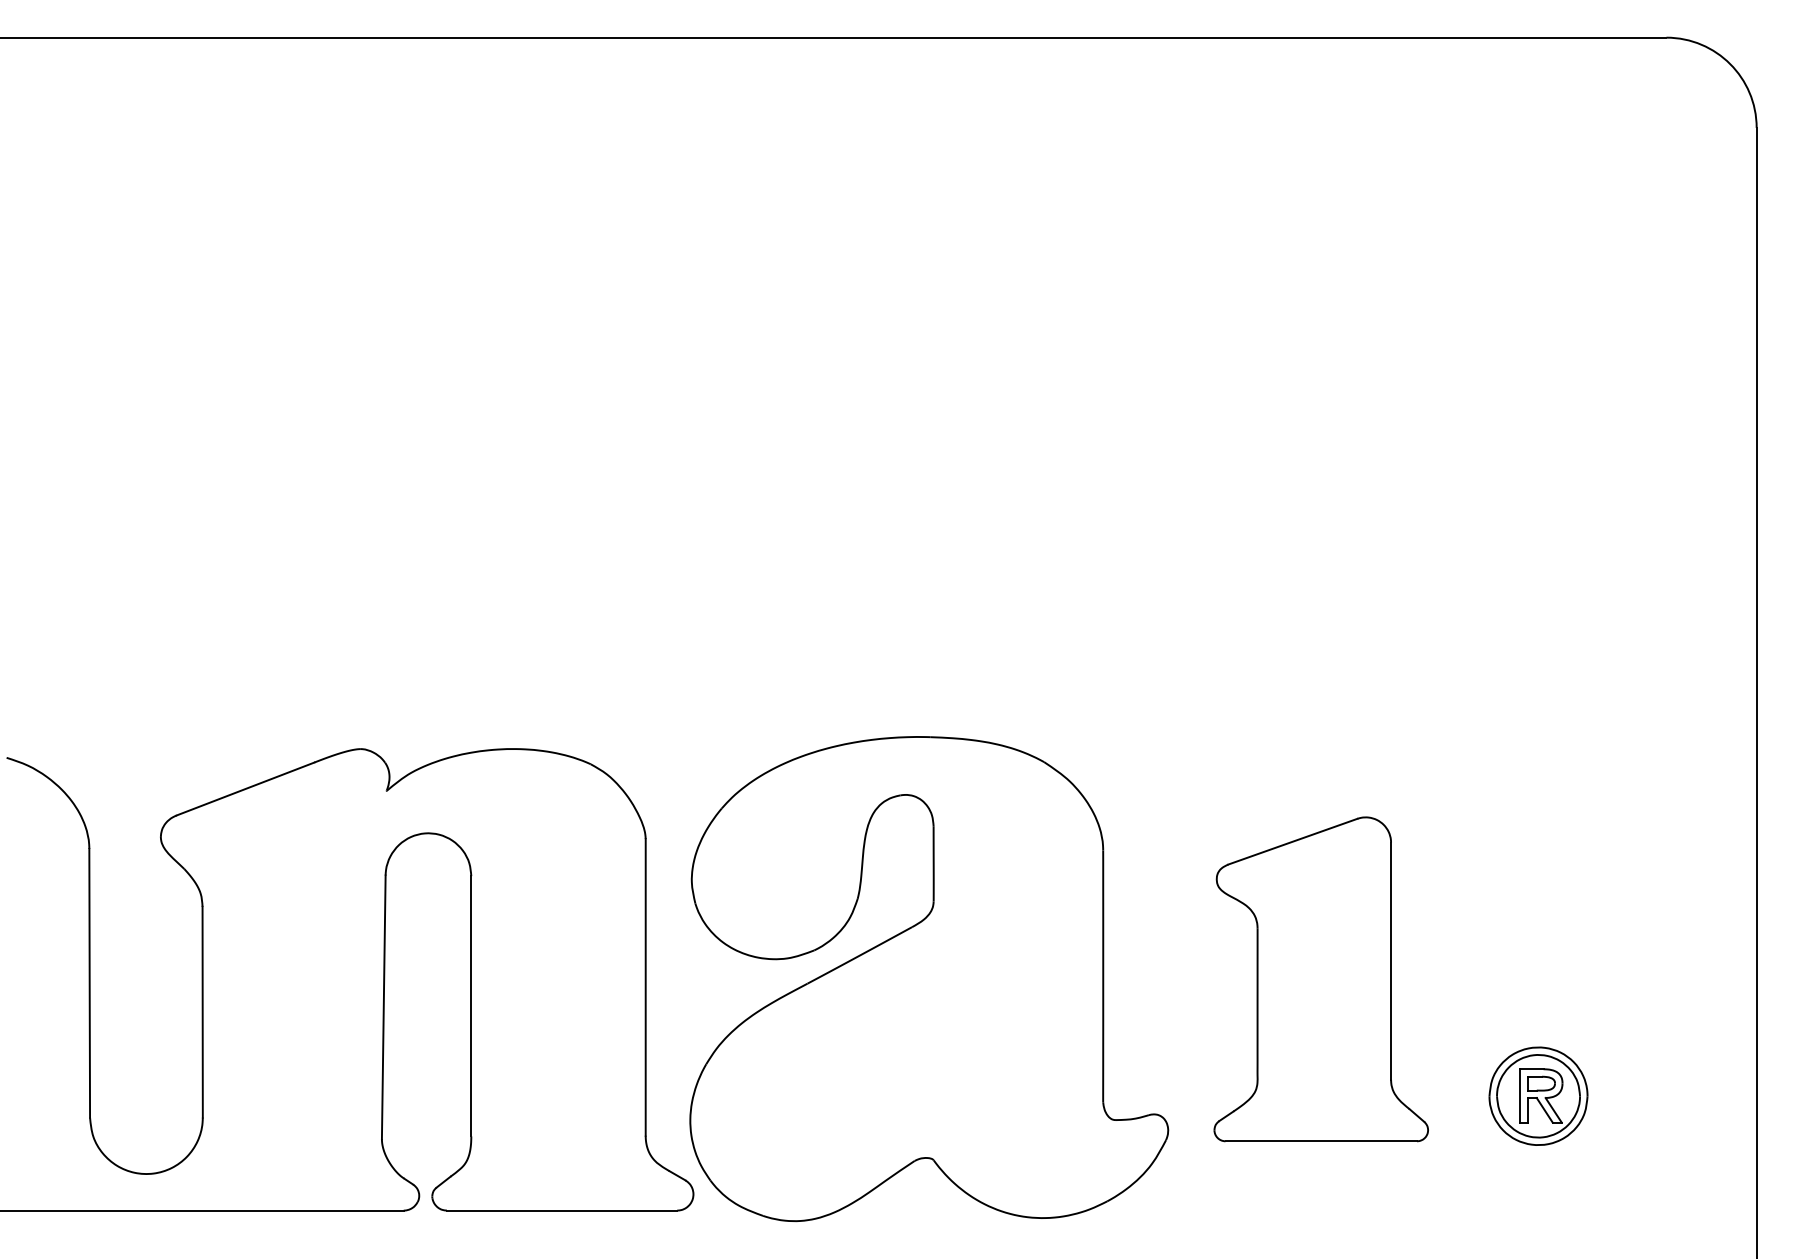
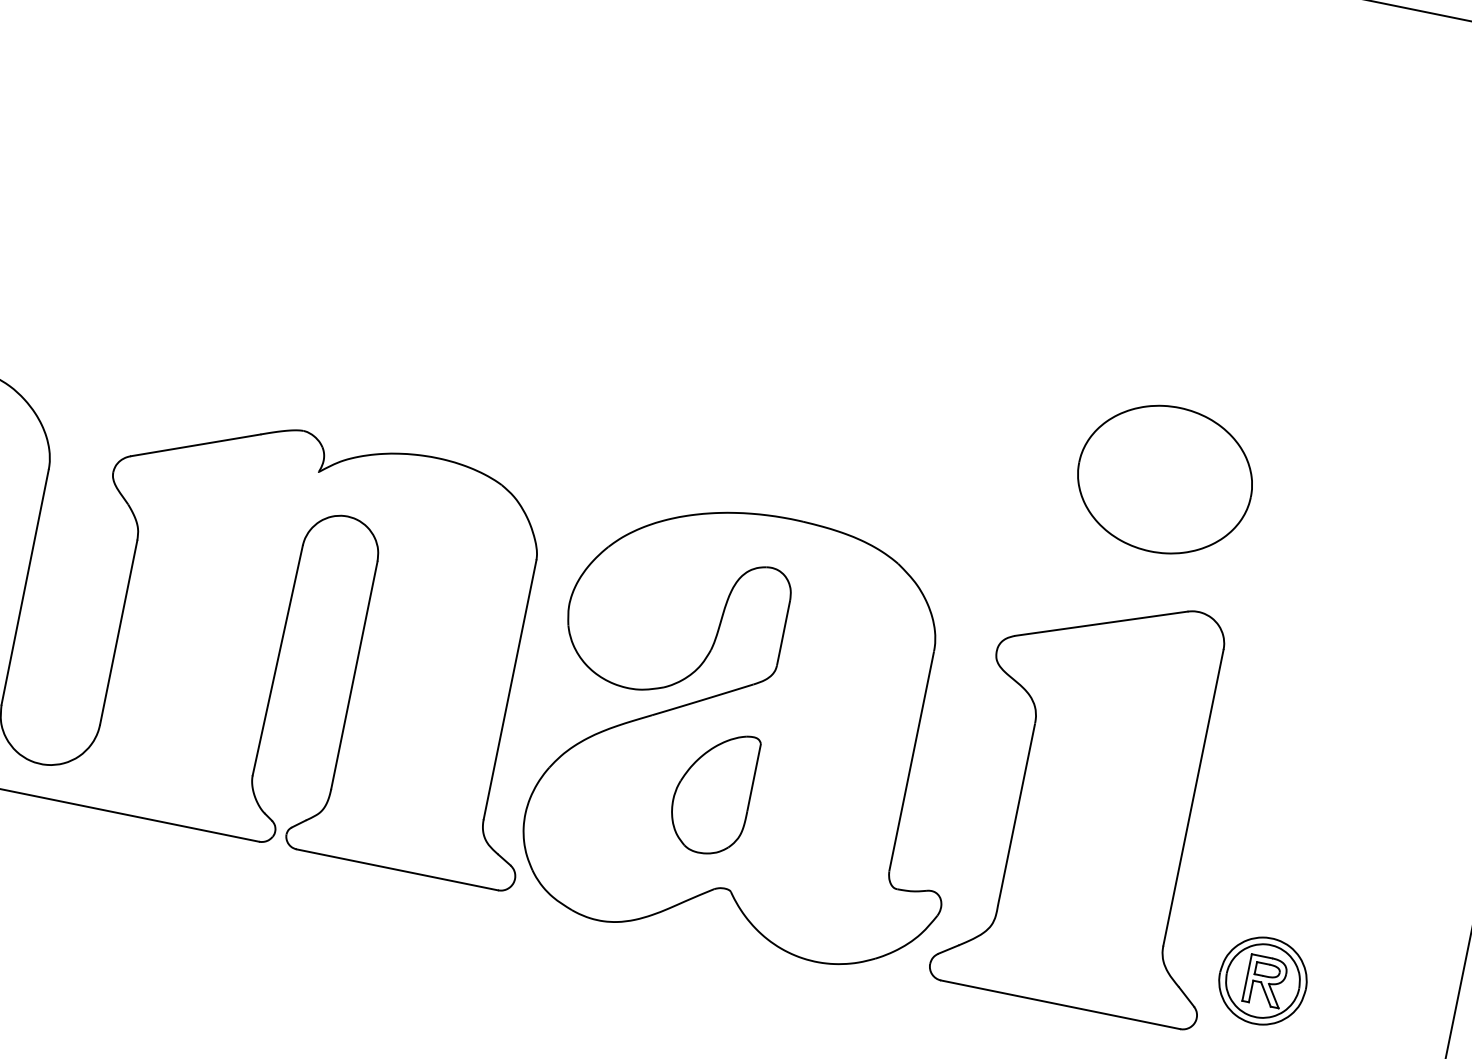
part: (1318, 609) -> (1164, 479), added
part: (1320, 979) -> (1100, 802), size x1.43
part: (891, 1054) -> (712, 792), added
part: (1538, 1095) -> (1263, 980), moved

